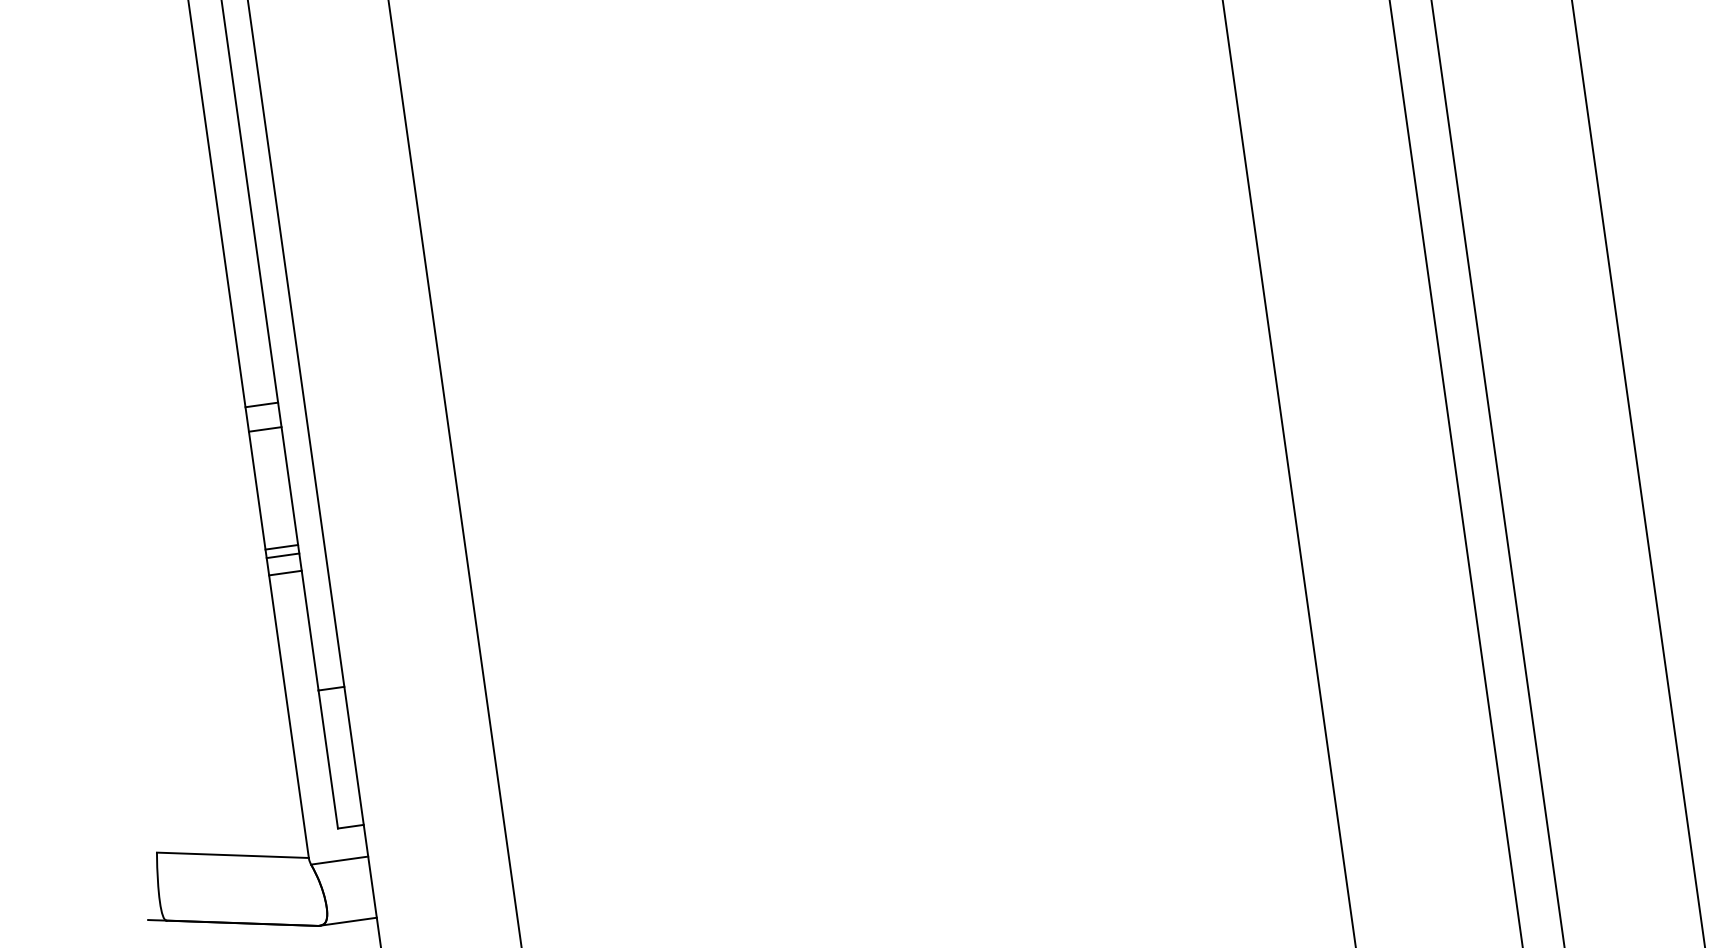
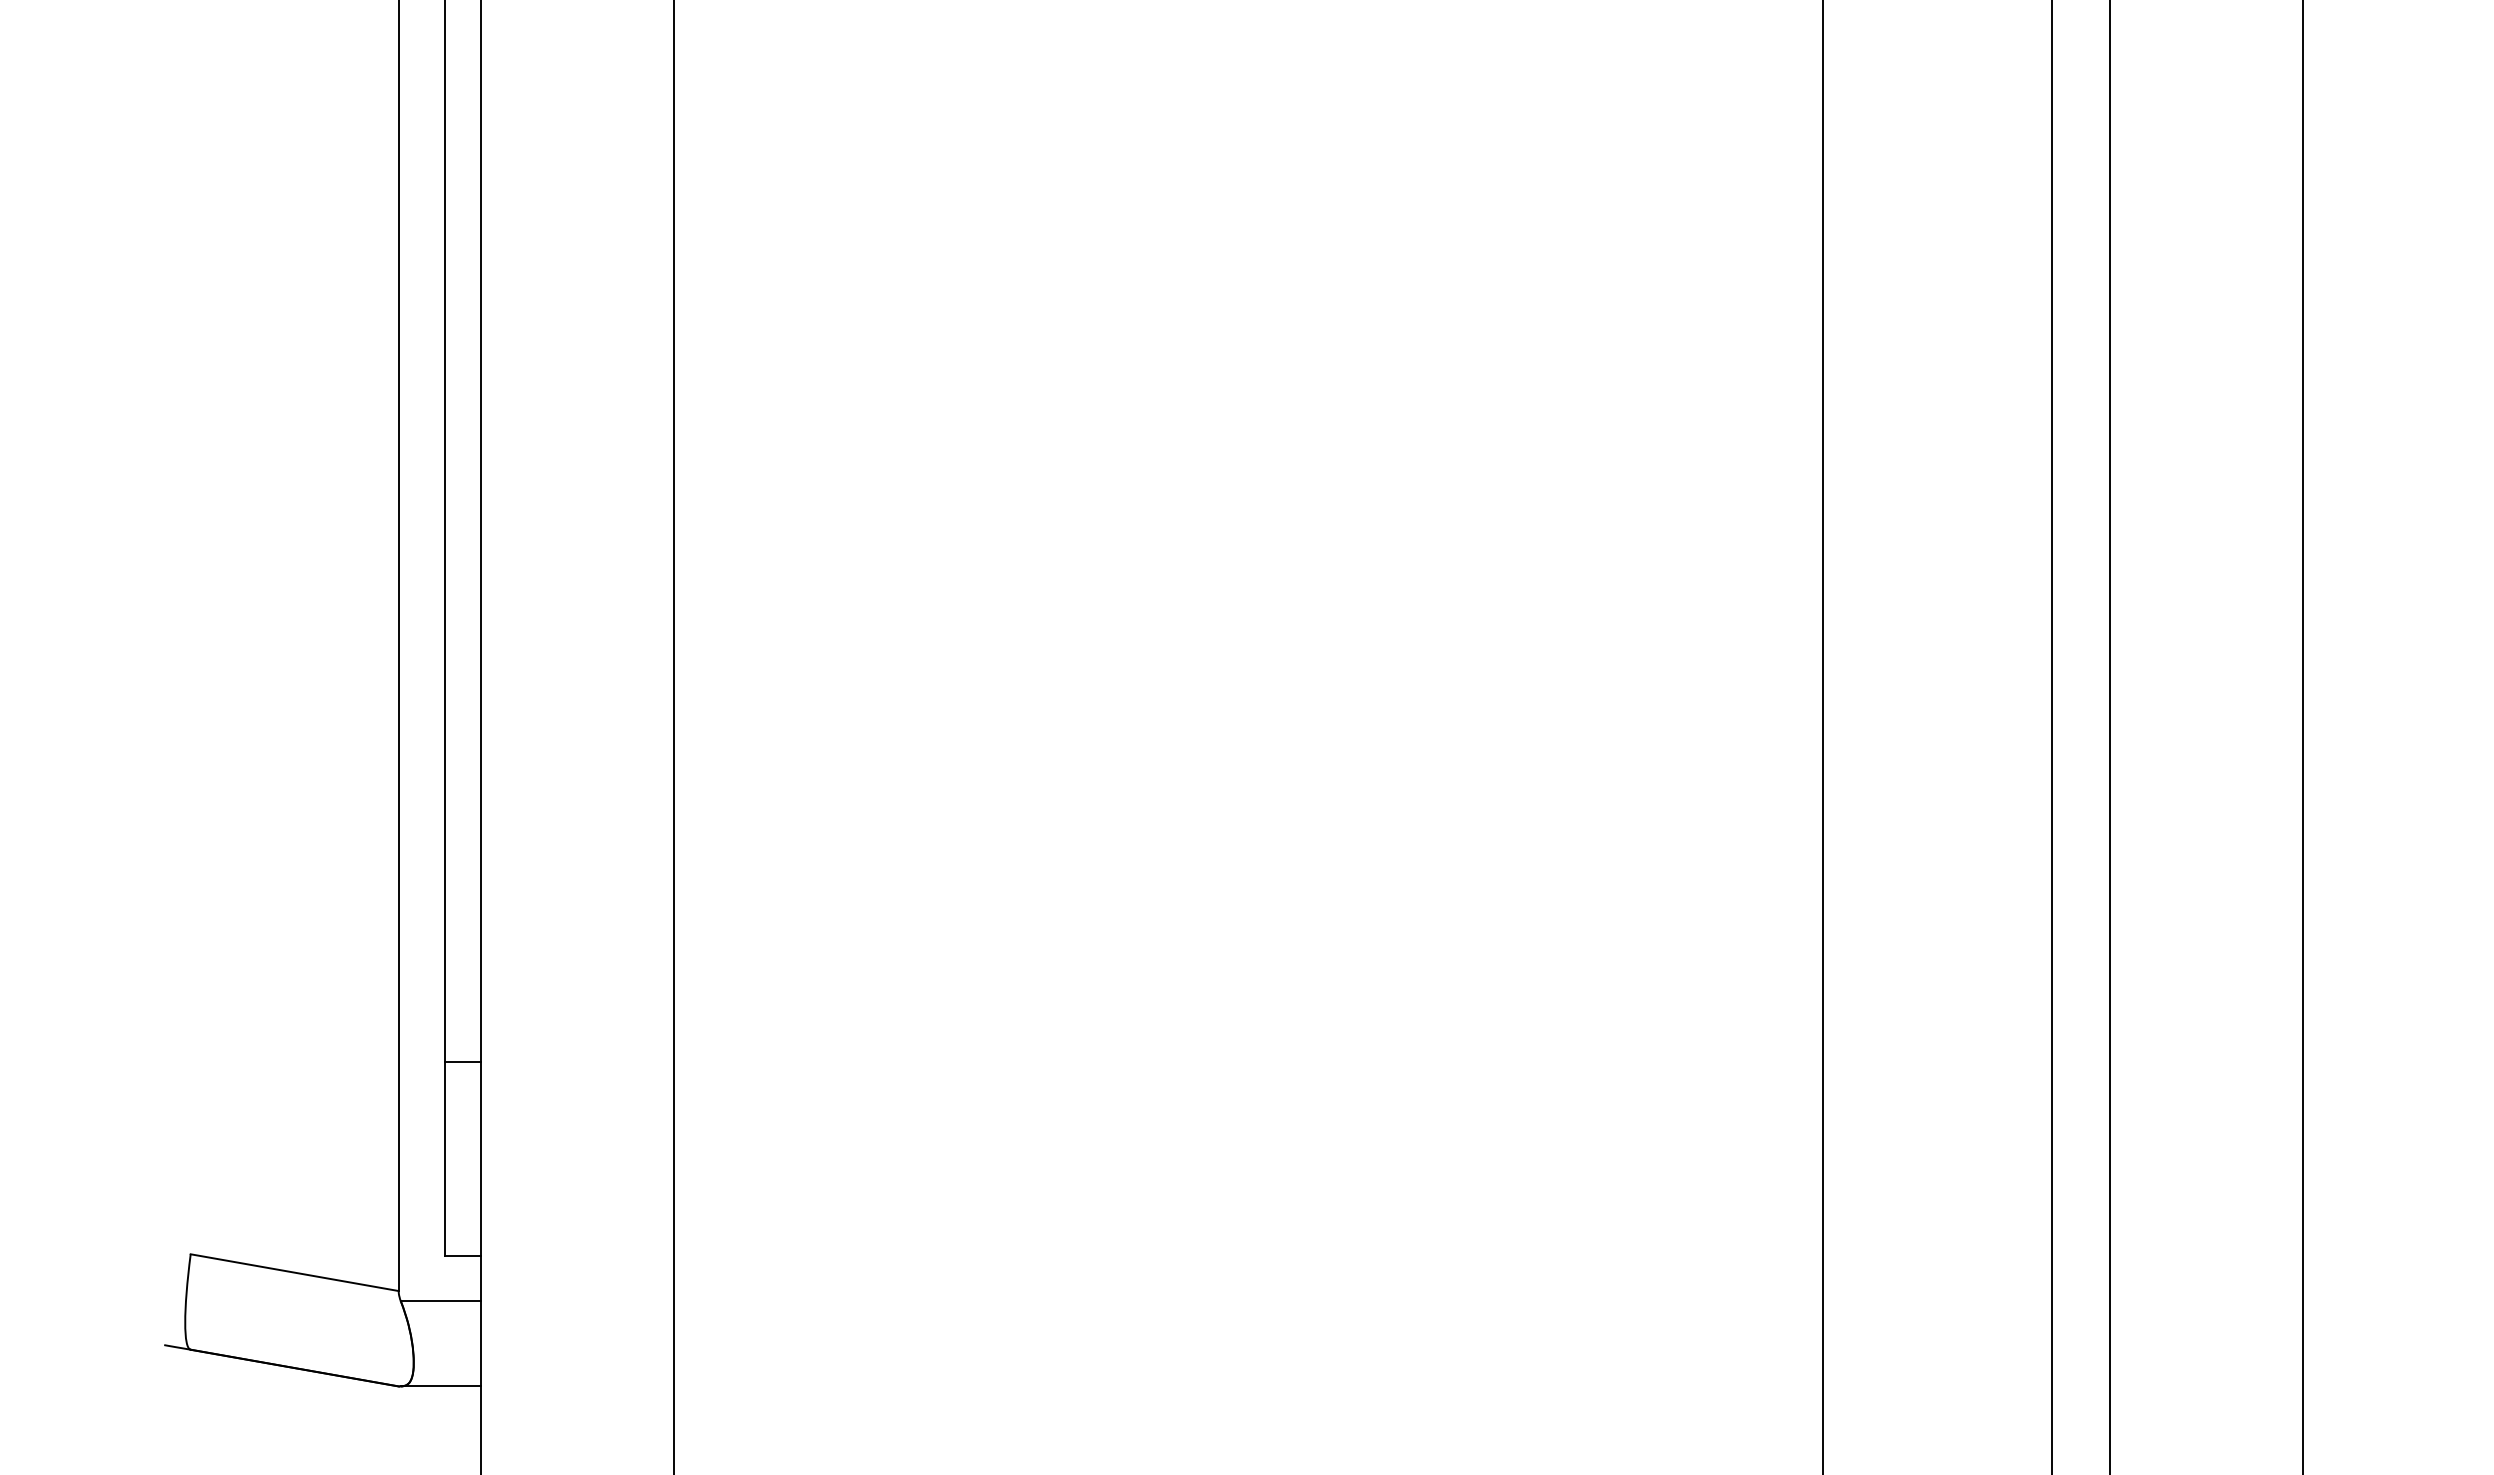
line: (261, 405) -> (421, 658), removed
line: (265, 429) -> (421, 692), removed
line: (281, 547) -> (421, 858), removed
line: (282, 556) -> (421, 870), removed
line: (285, 573) -> (421, 894), removed

